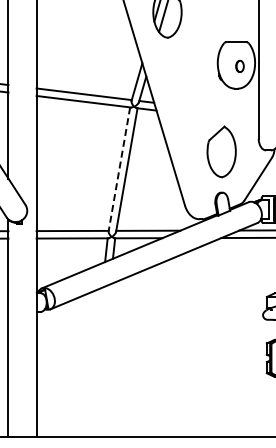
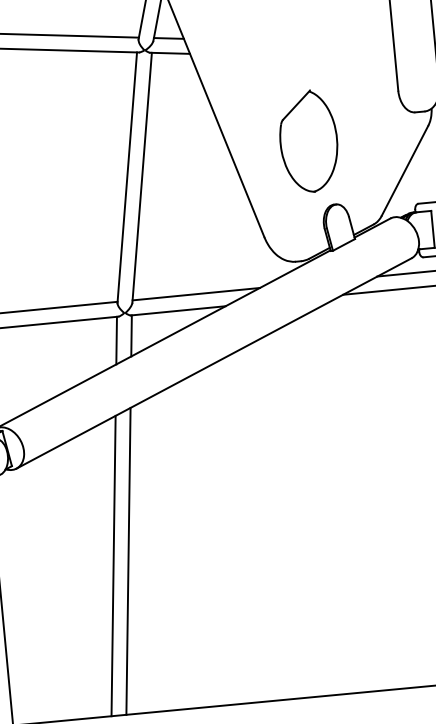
part: (221, 151) -> (308, 140), moved
line: (119, 169) -> (127, 177), dashed -> solid
line: (101, 360) -> (127, 560), added
line: (94, 362) -> (114, 565), added

